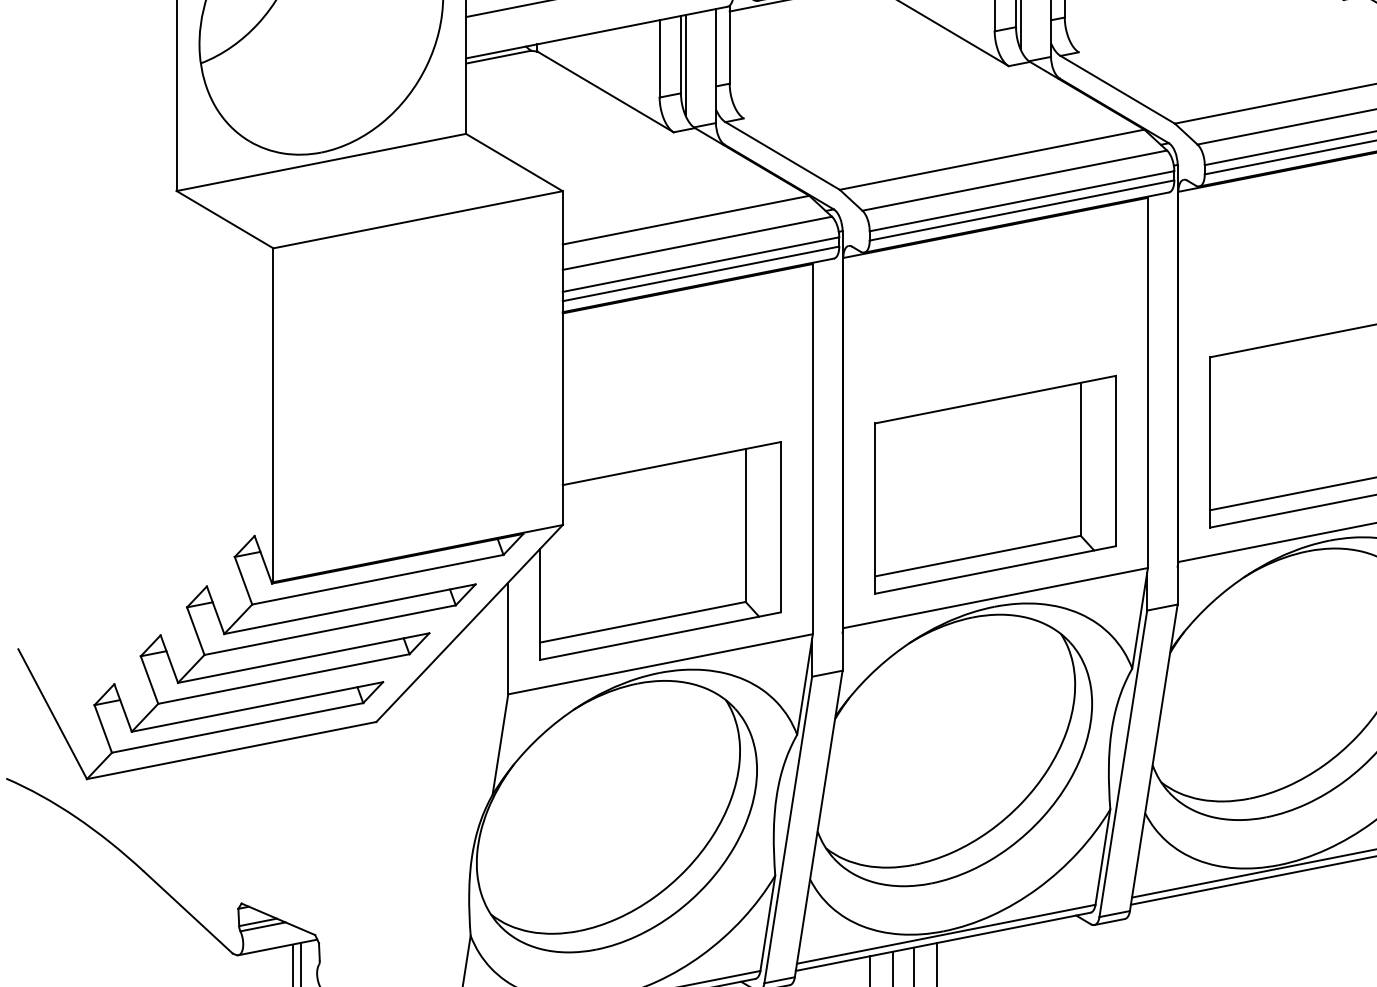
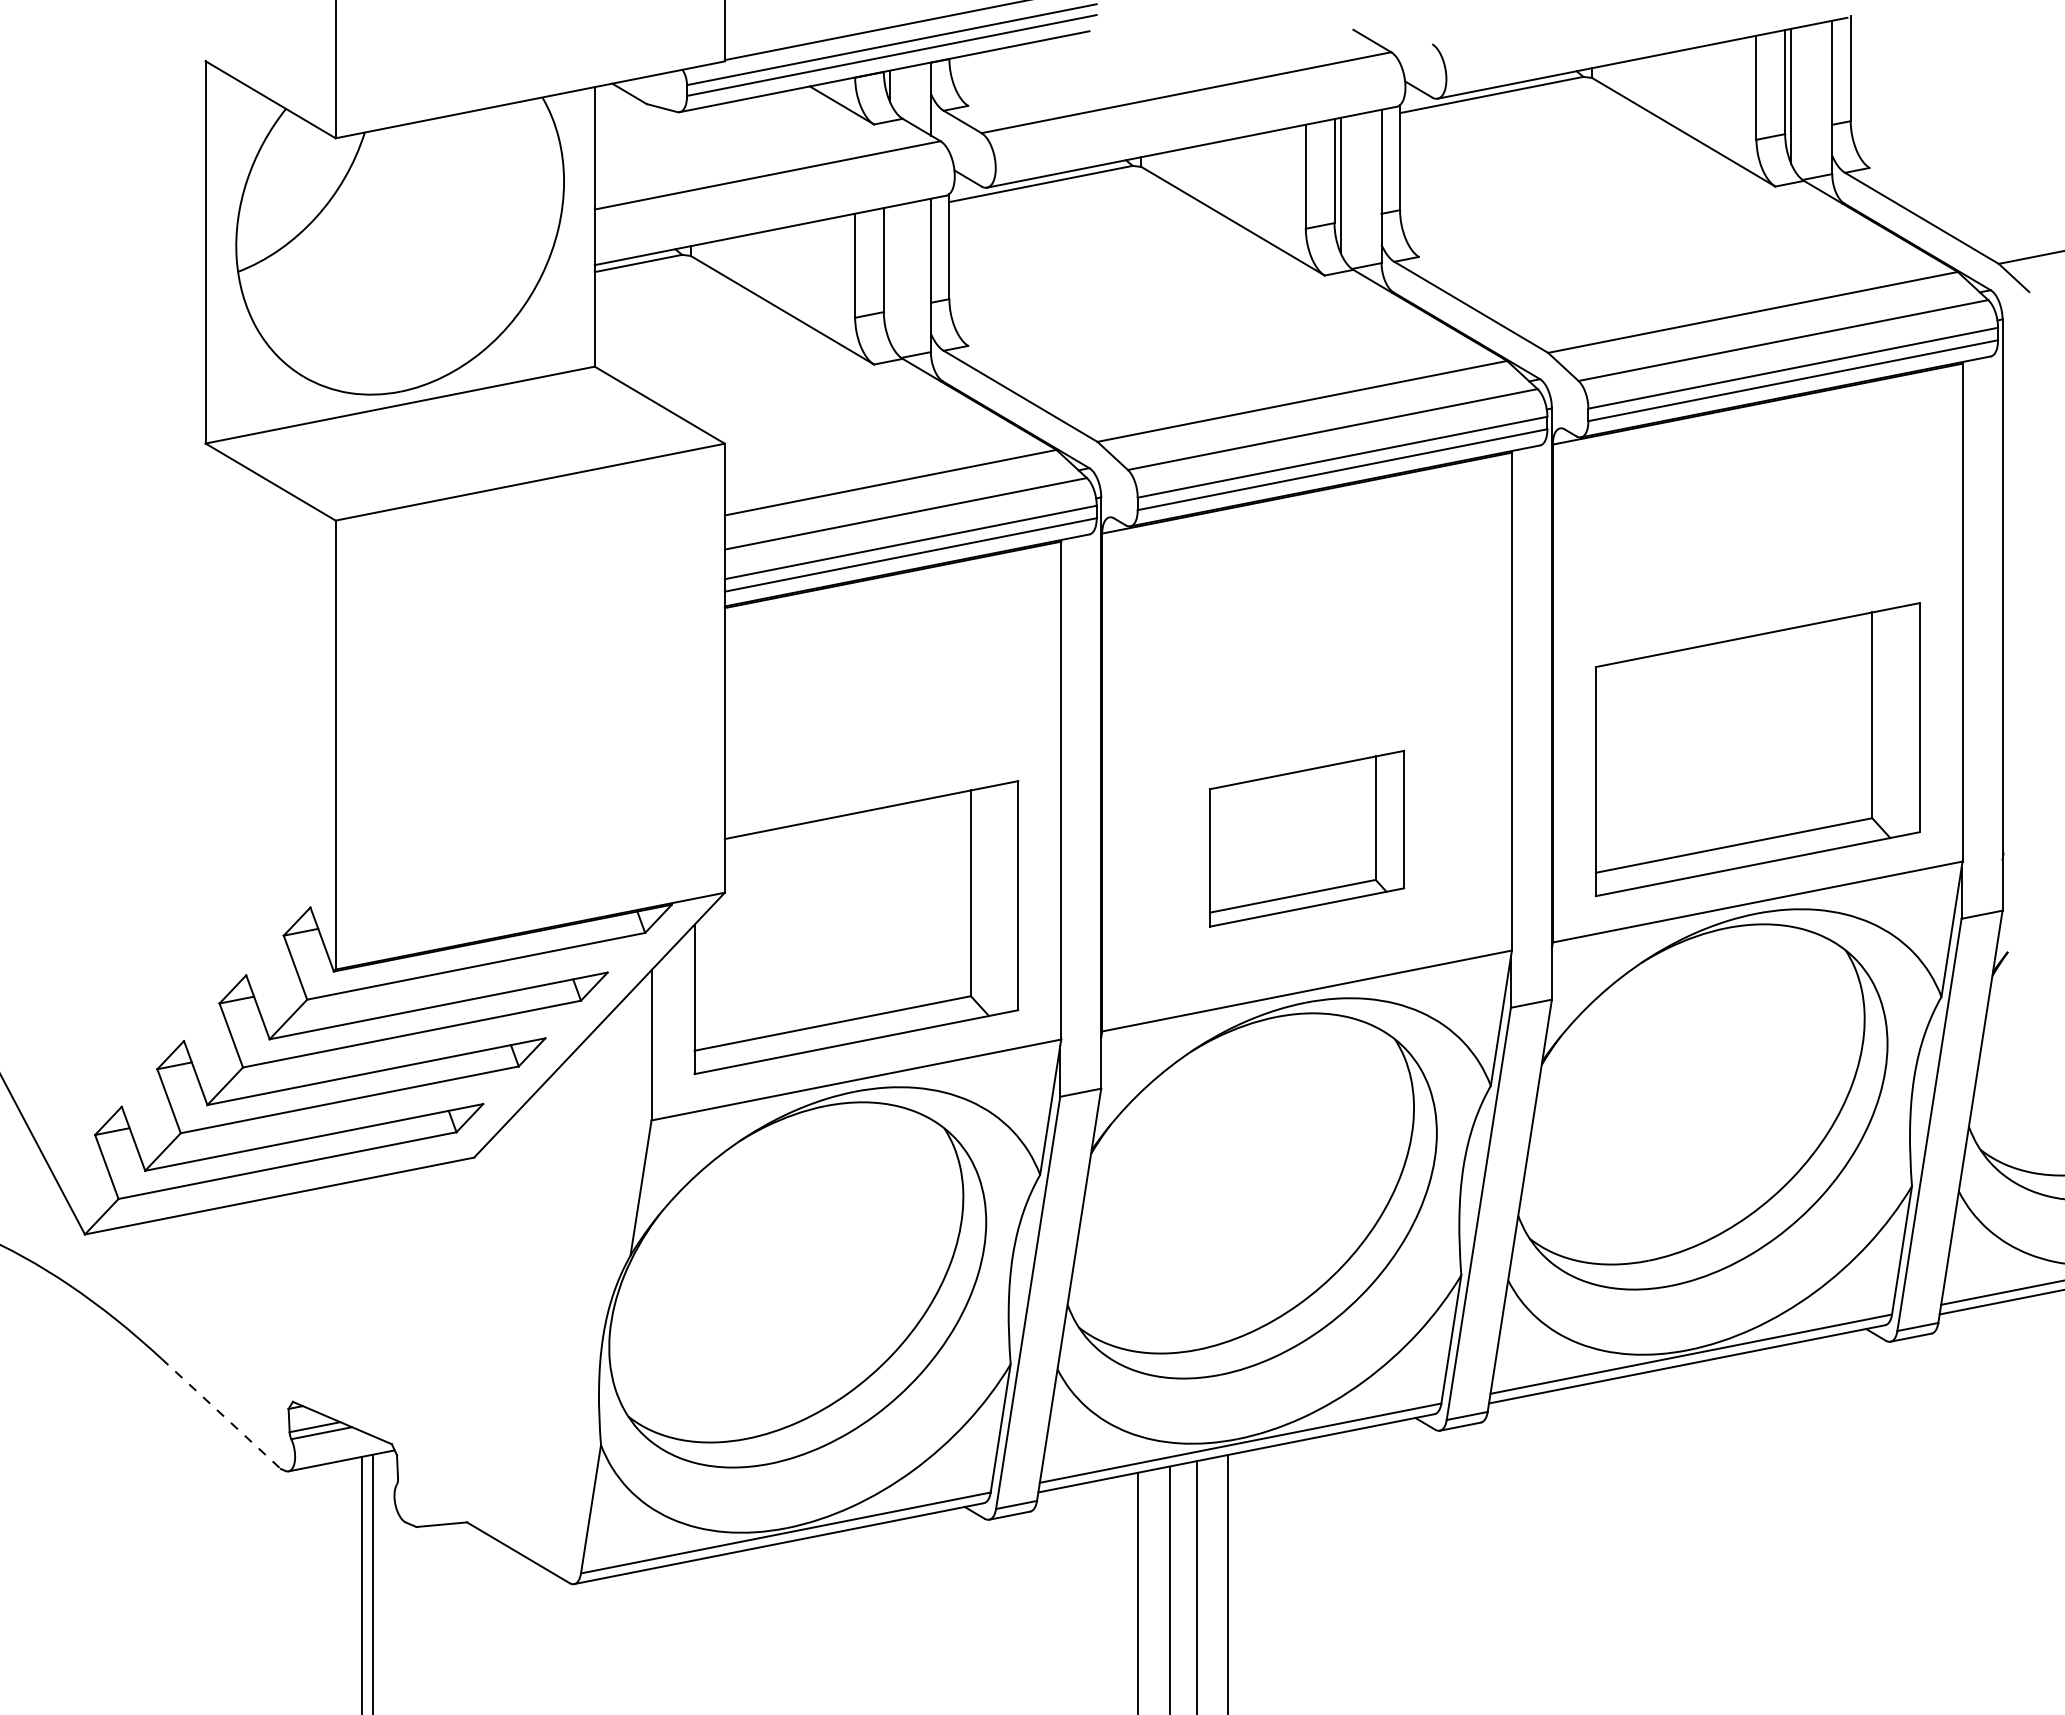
line: (685, 64) -> (889, 273), removed
part: (995, 484) -> (1306, 838), size x0.6
line: (188, 912) -> (221, 1414), solid -> dashed

